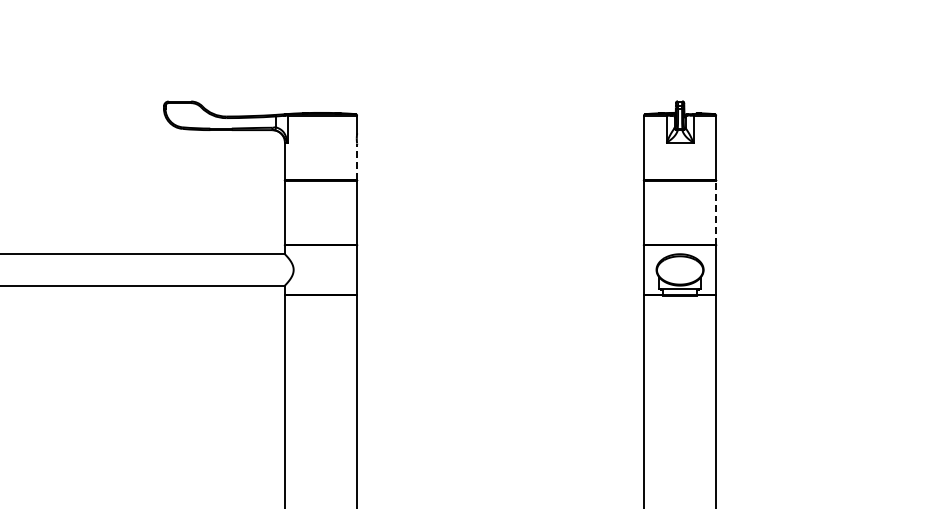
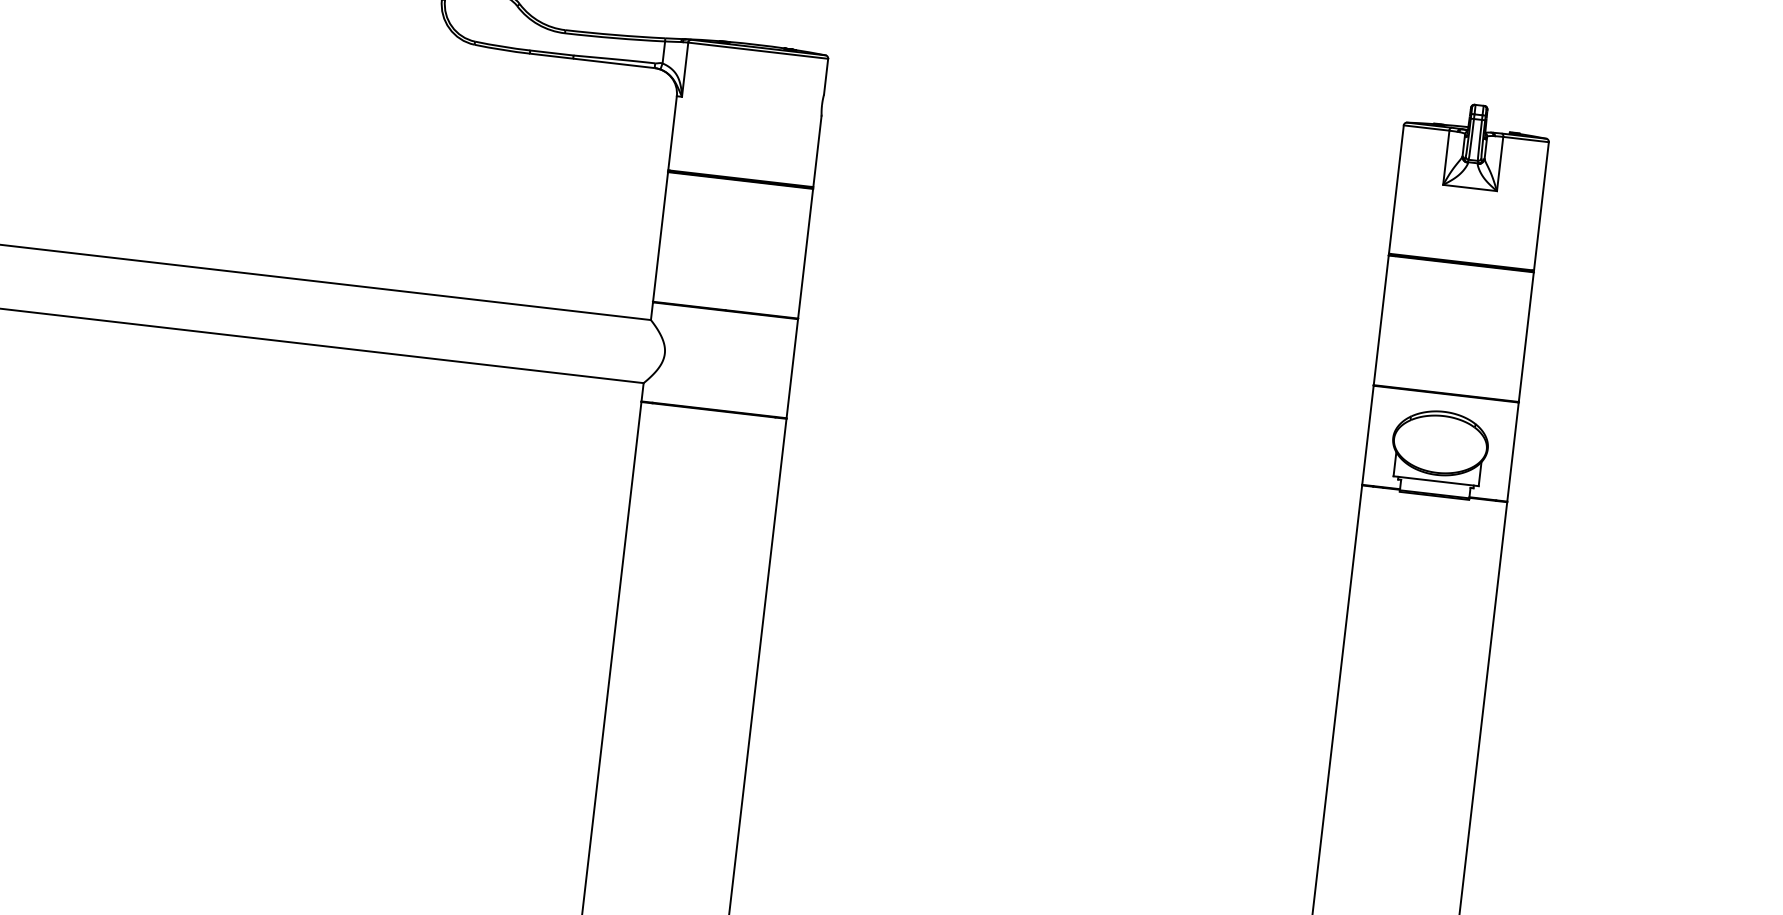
line: (357, 161) -> (818, 150), dashed -> solid
line: (716, 212) -> (1526, 336), dashed -> solid

